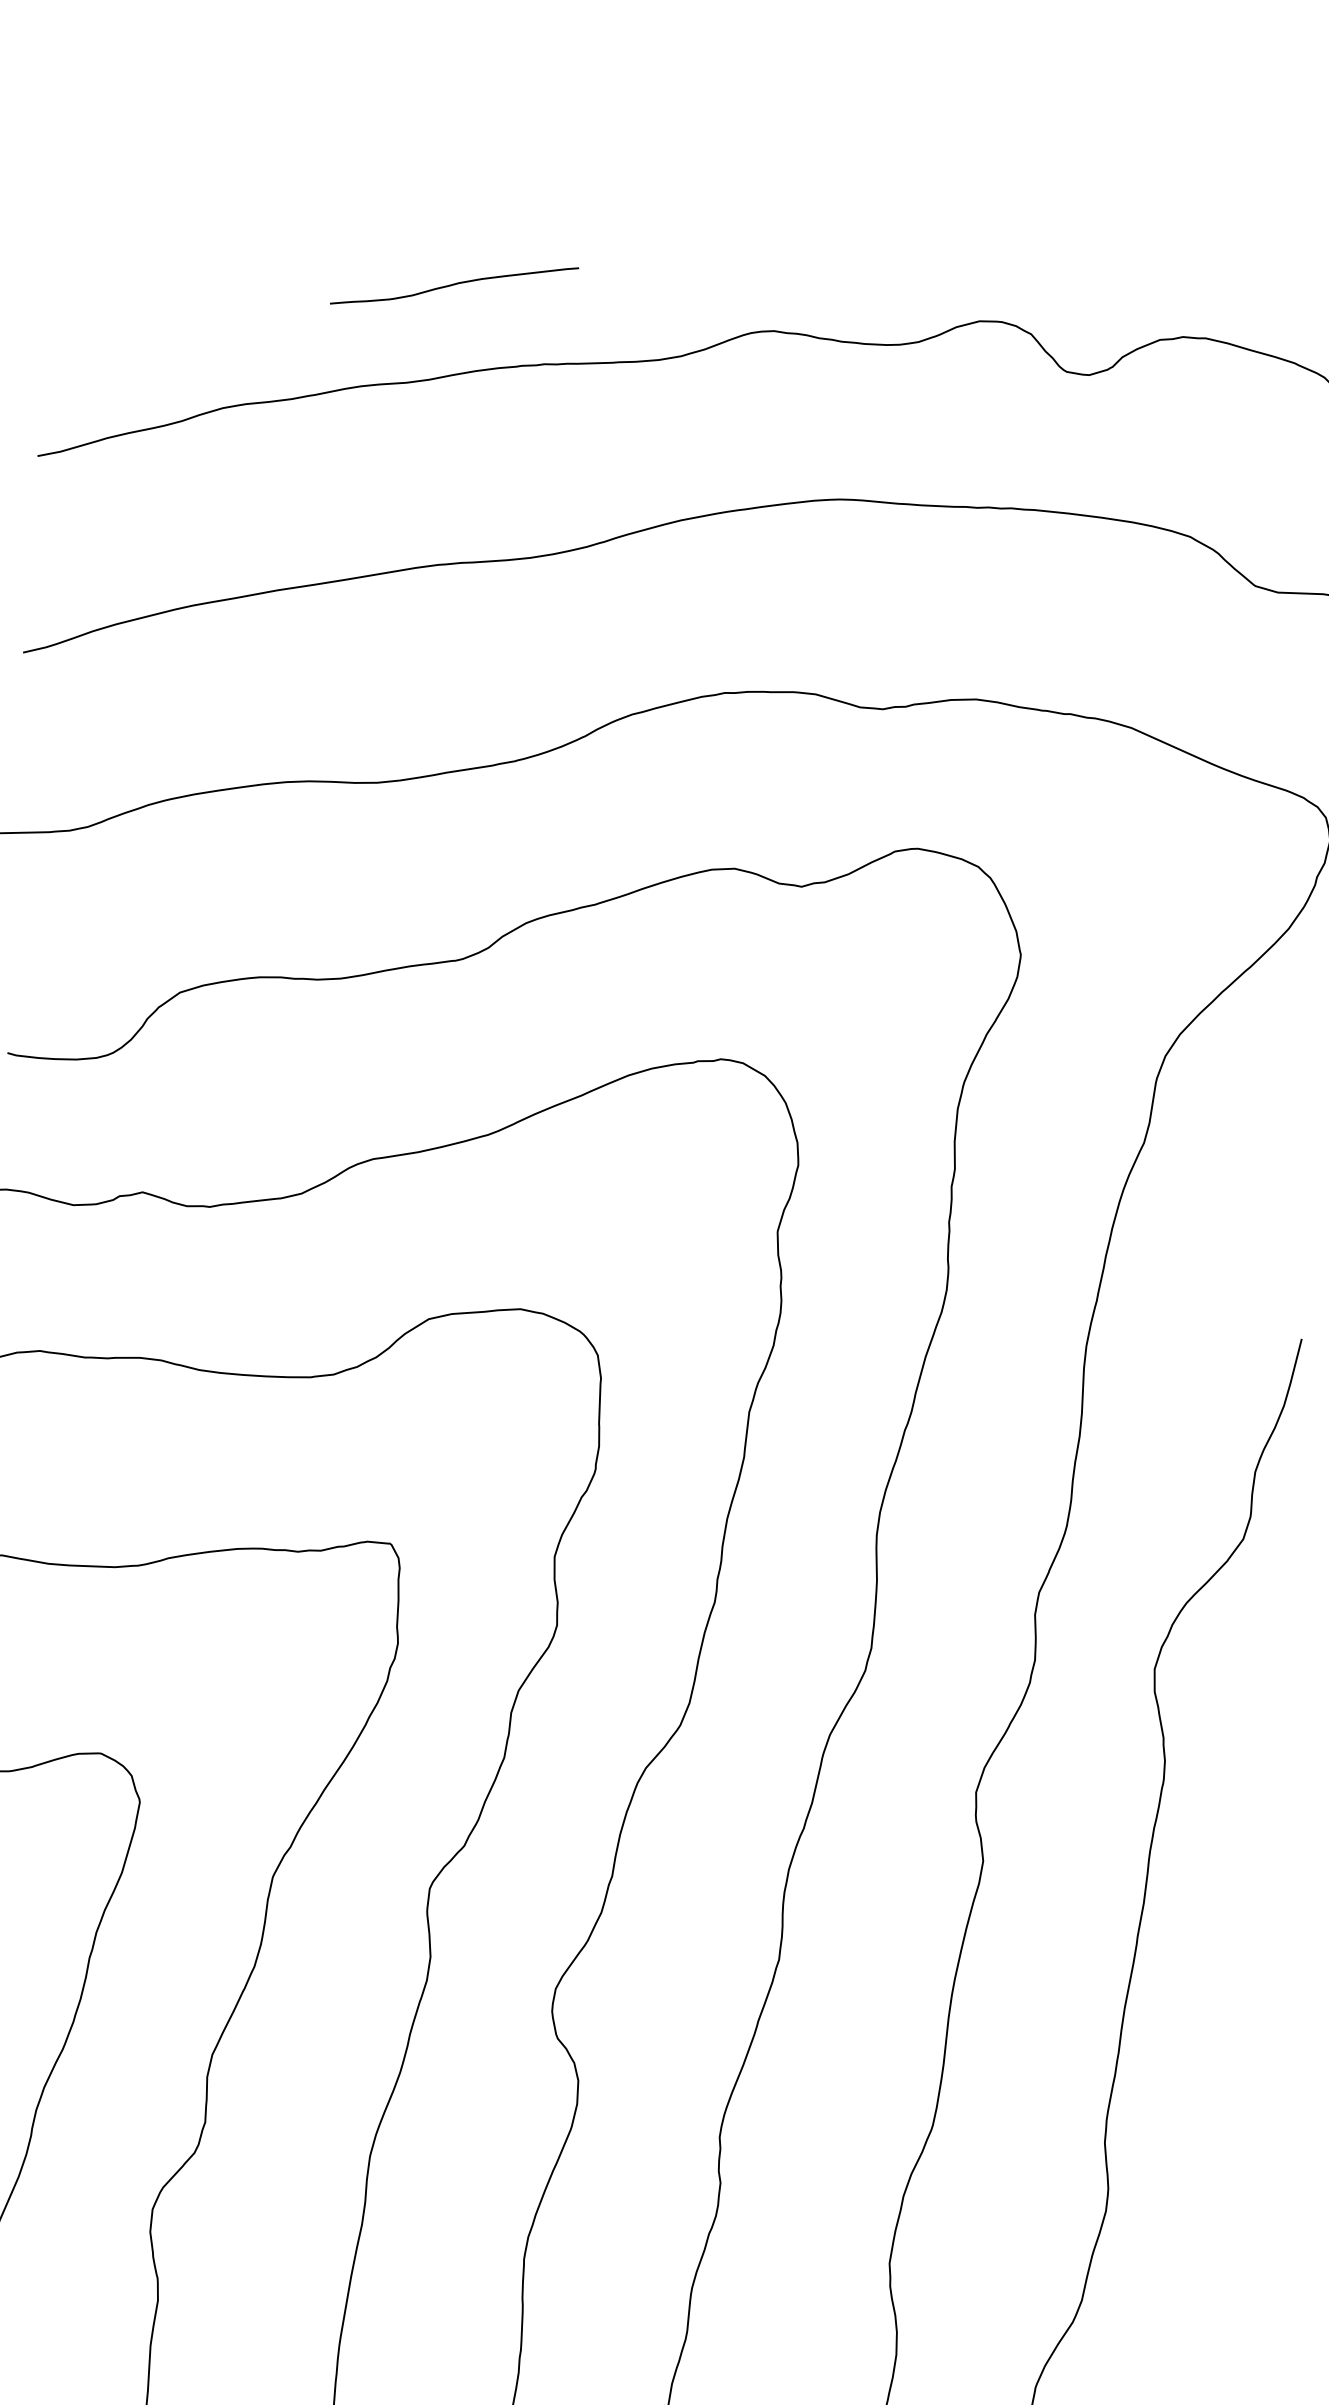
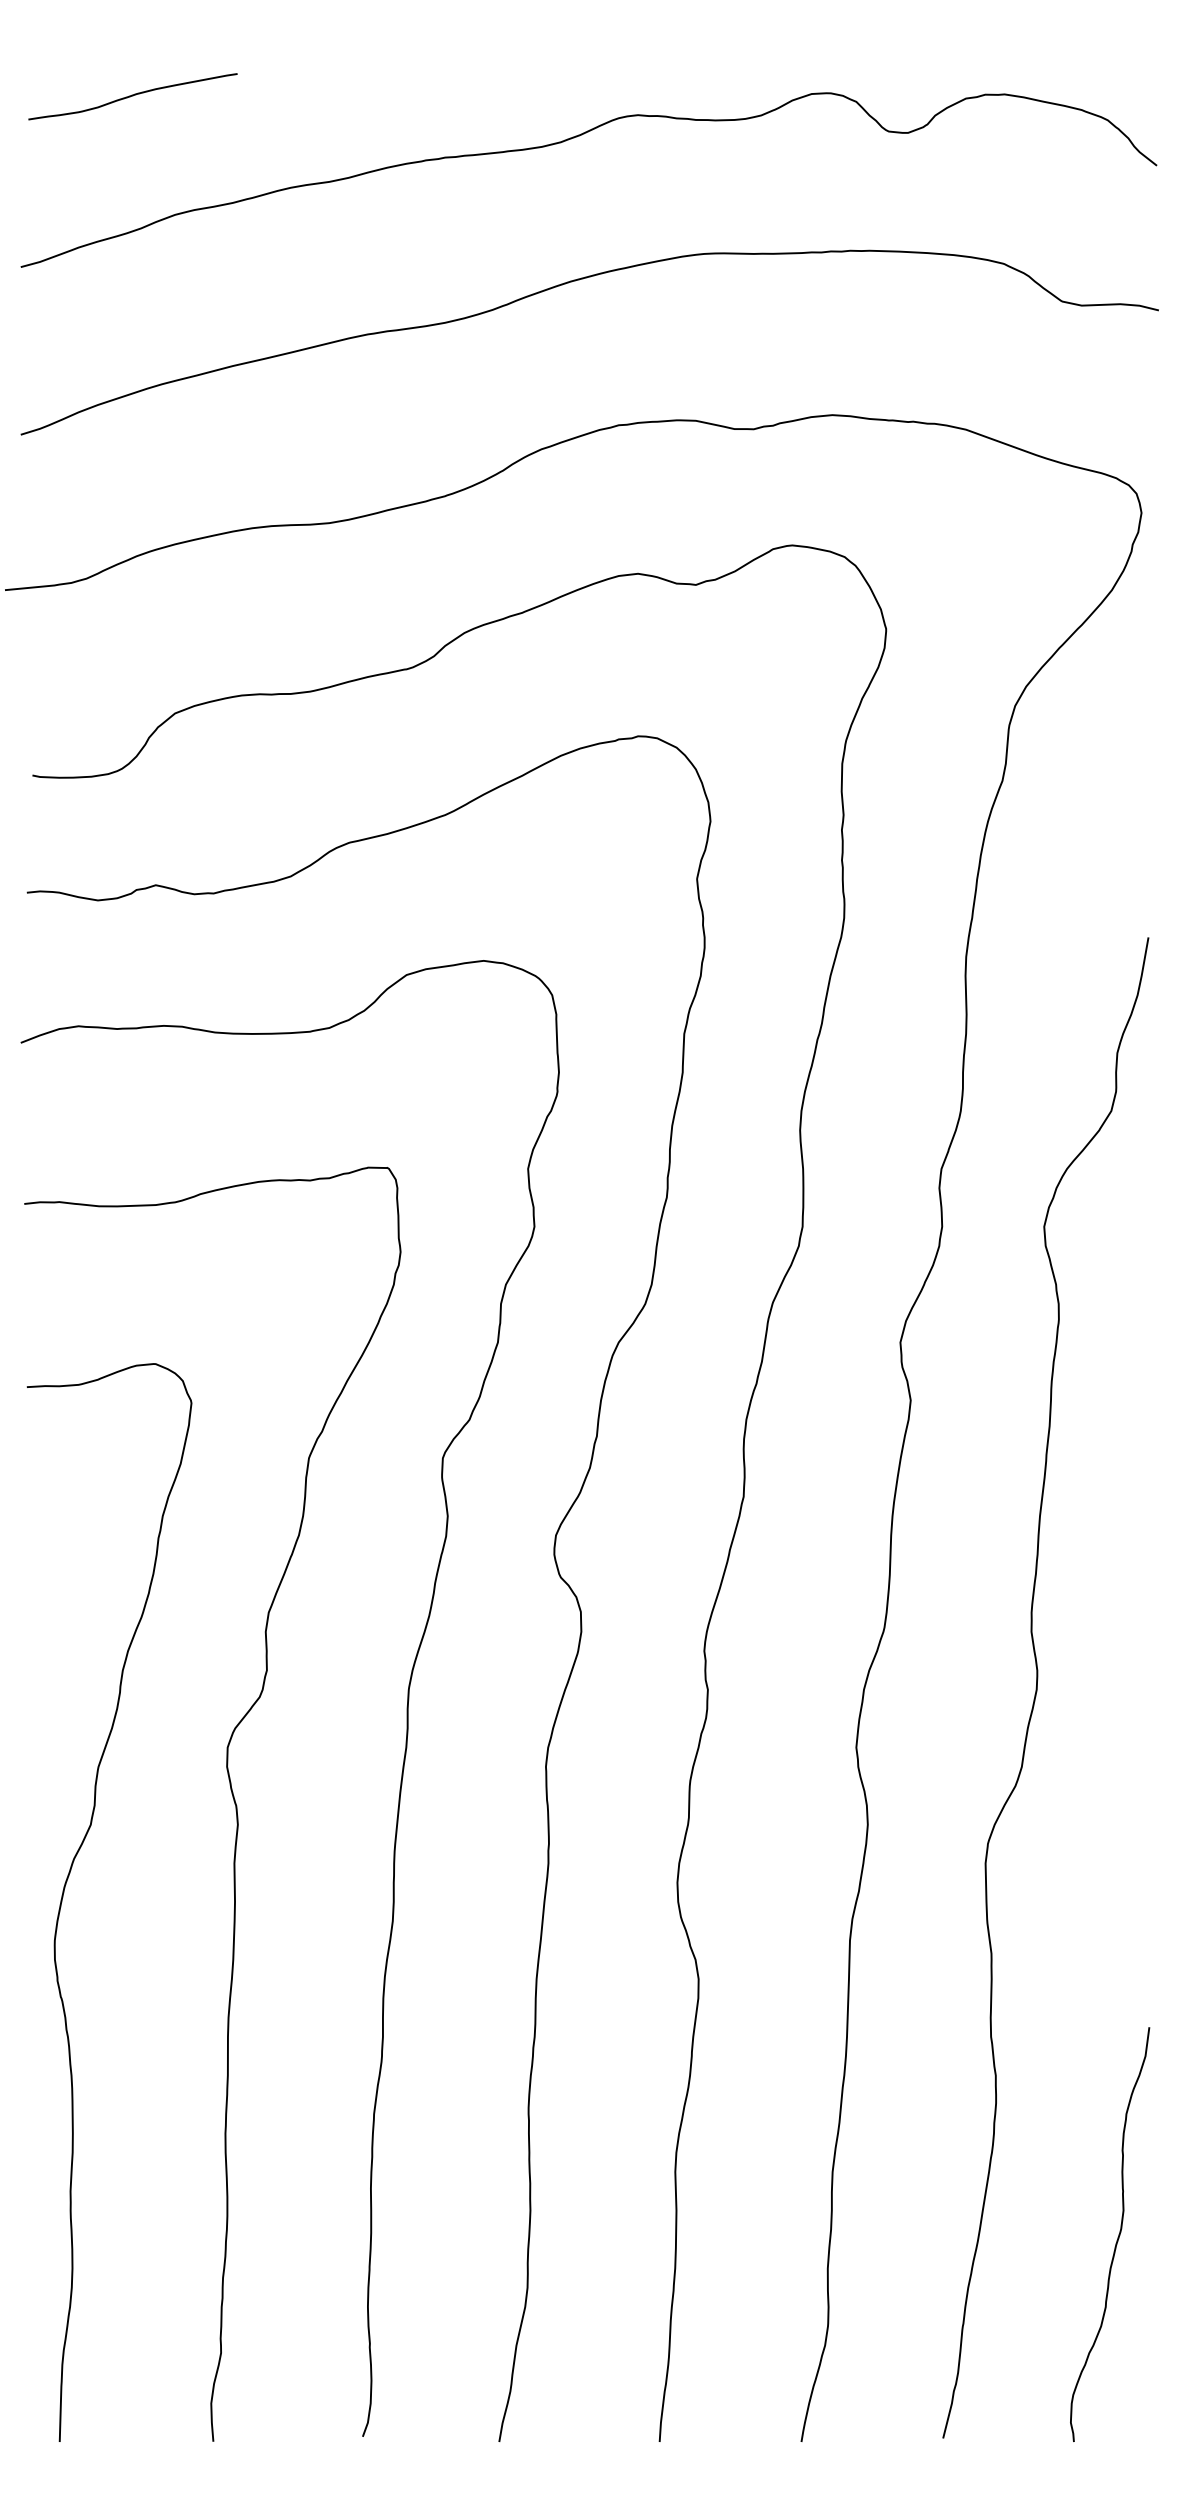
curve: (453, 285) -> (132, 96), moved

